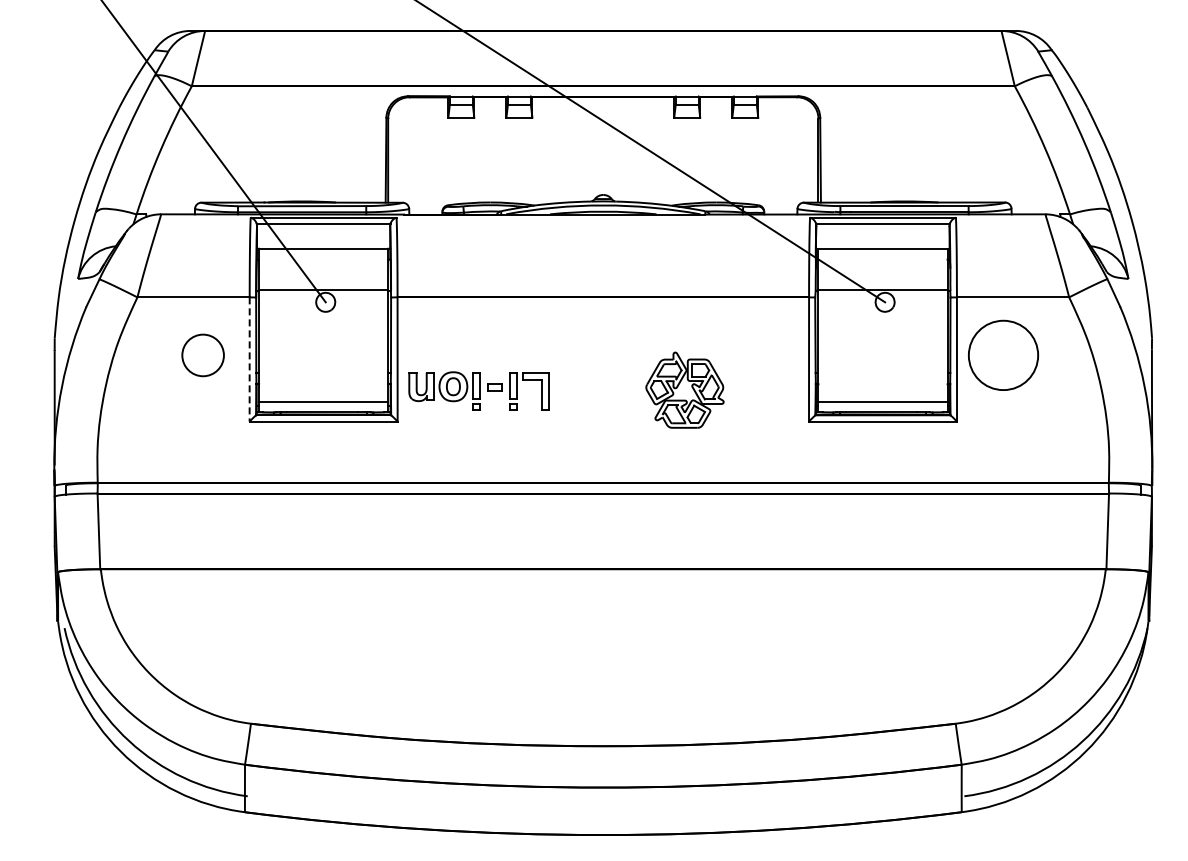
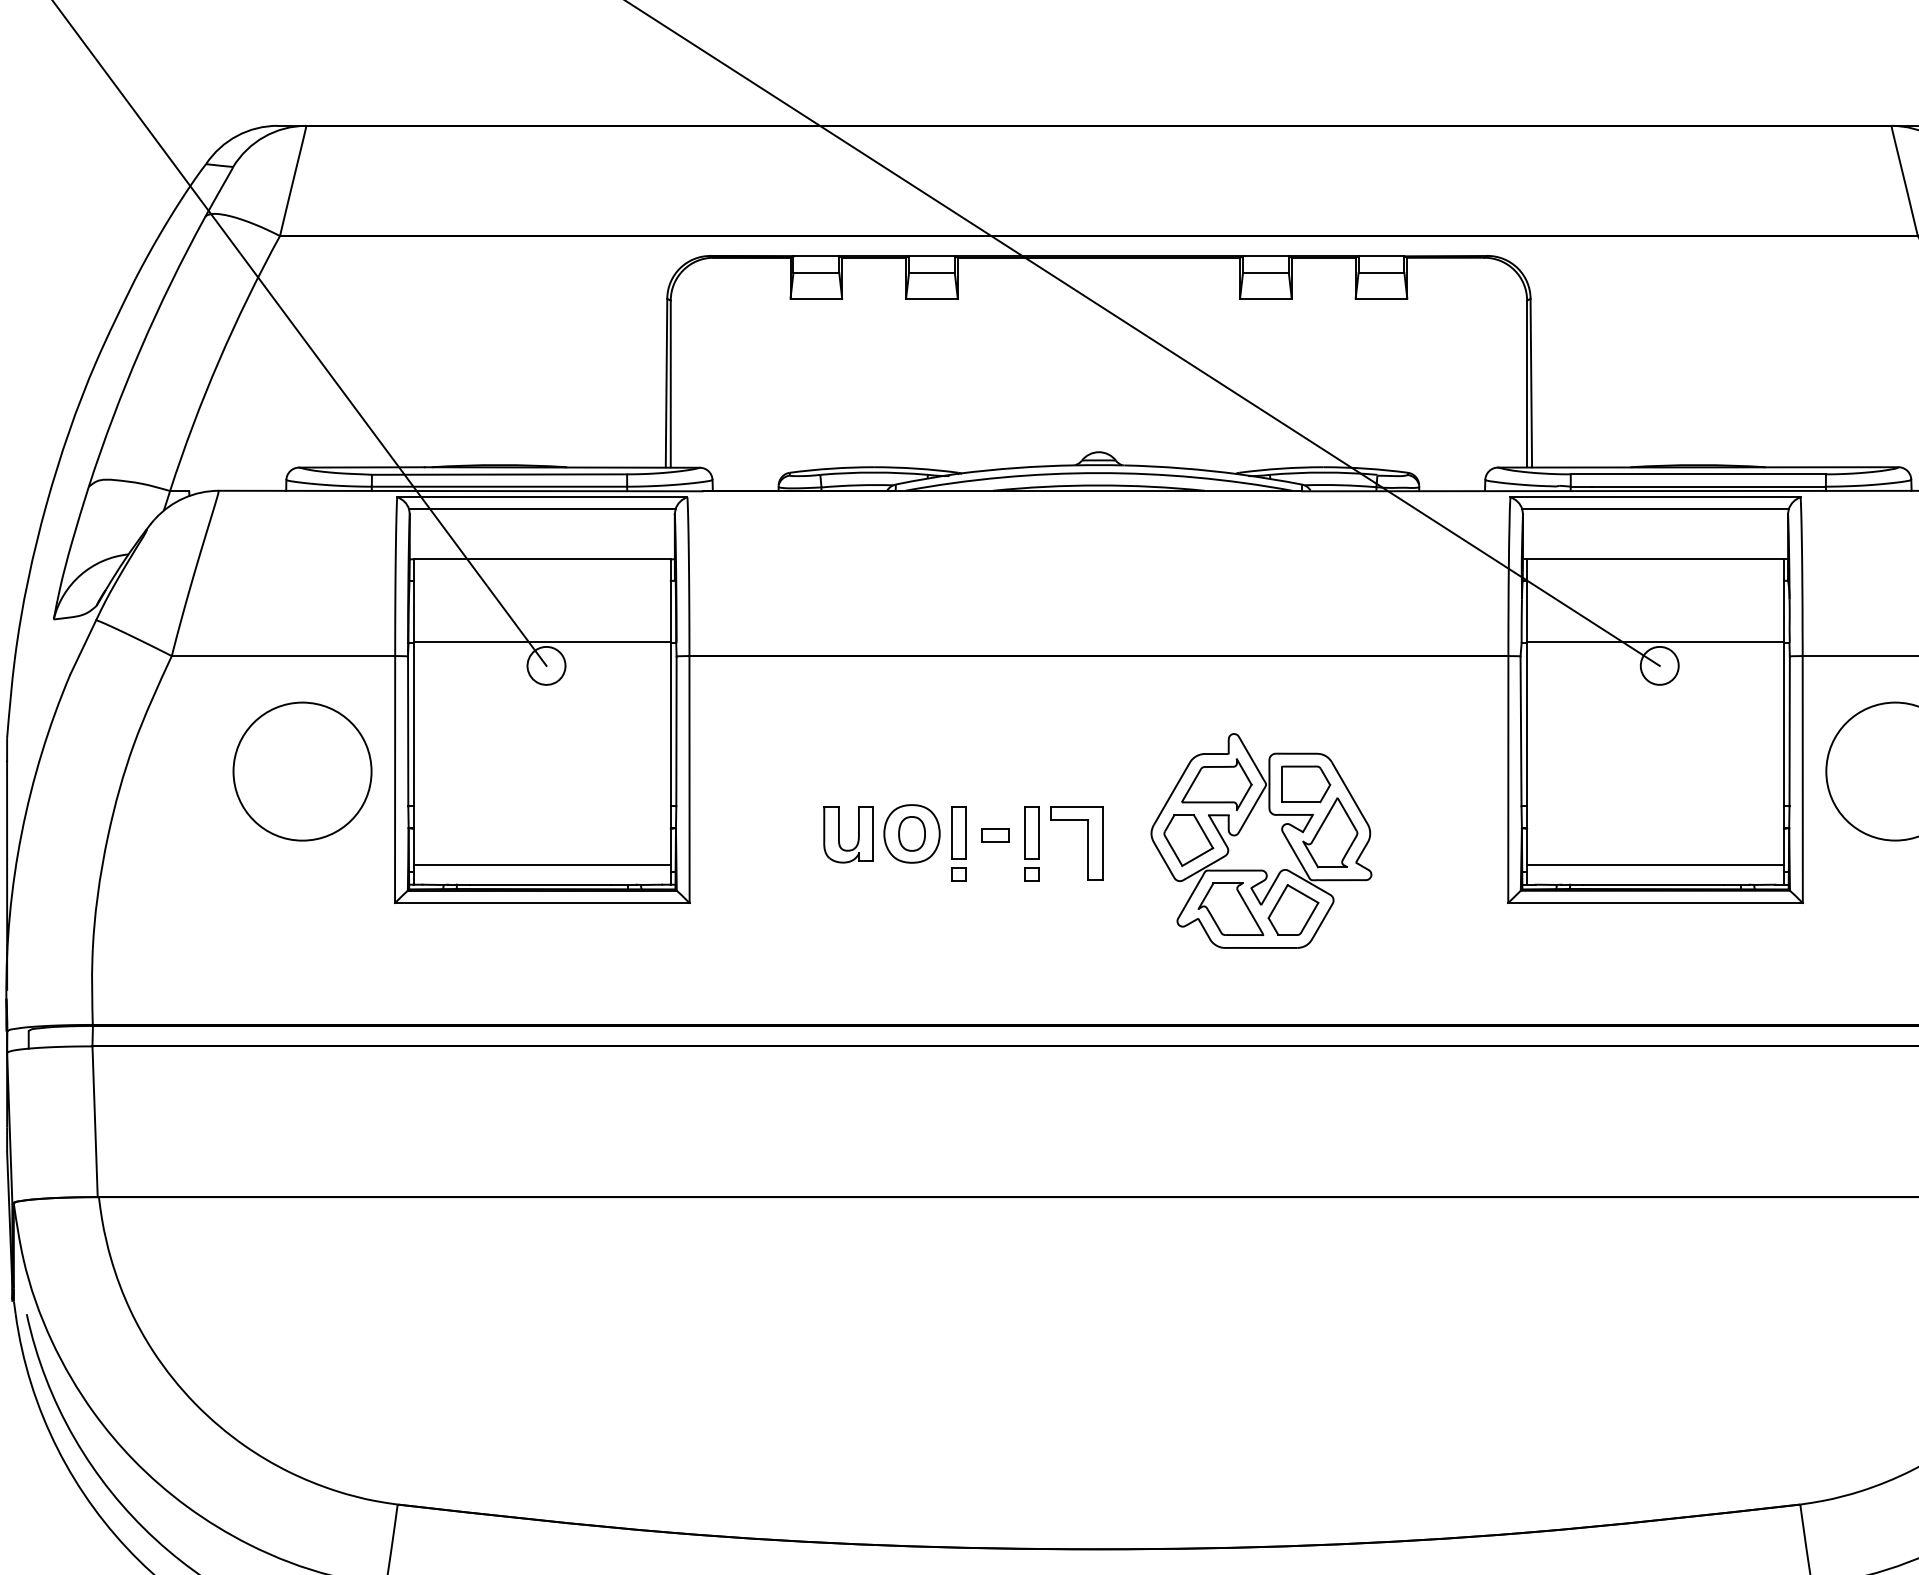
circle: (202, 355) -> (301, 771), size x1.67
line: (249, 359) -> (394, 779), dashed -> solid
part: (684, 389) -> (1260, 839), size x1.43
part: (478, 390) -> (961, 841), moved

